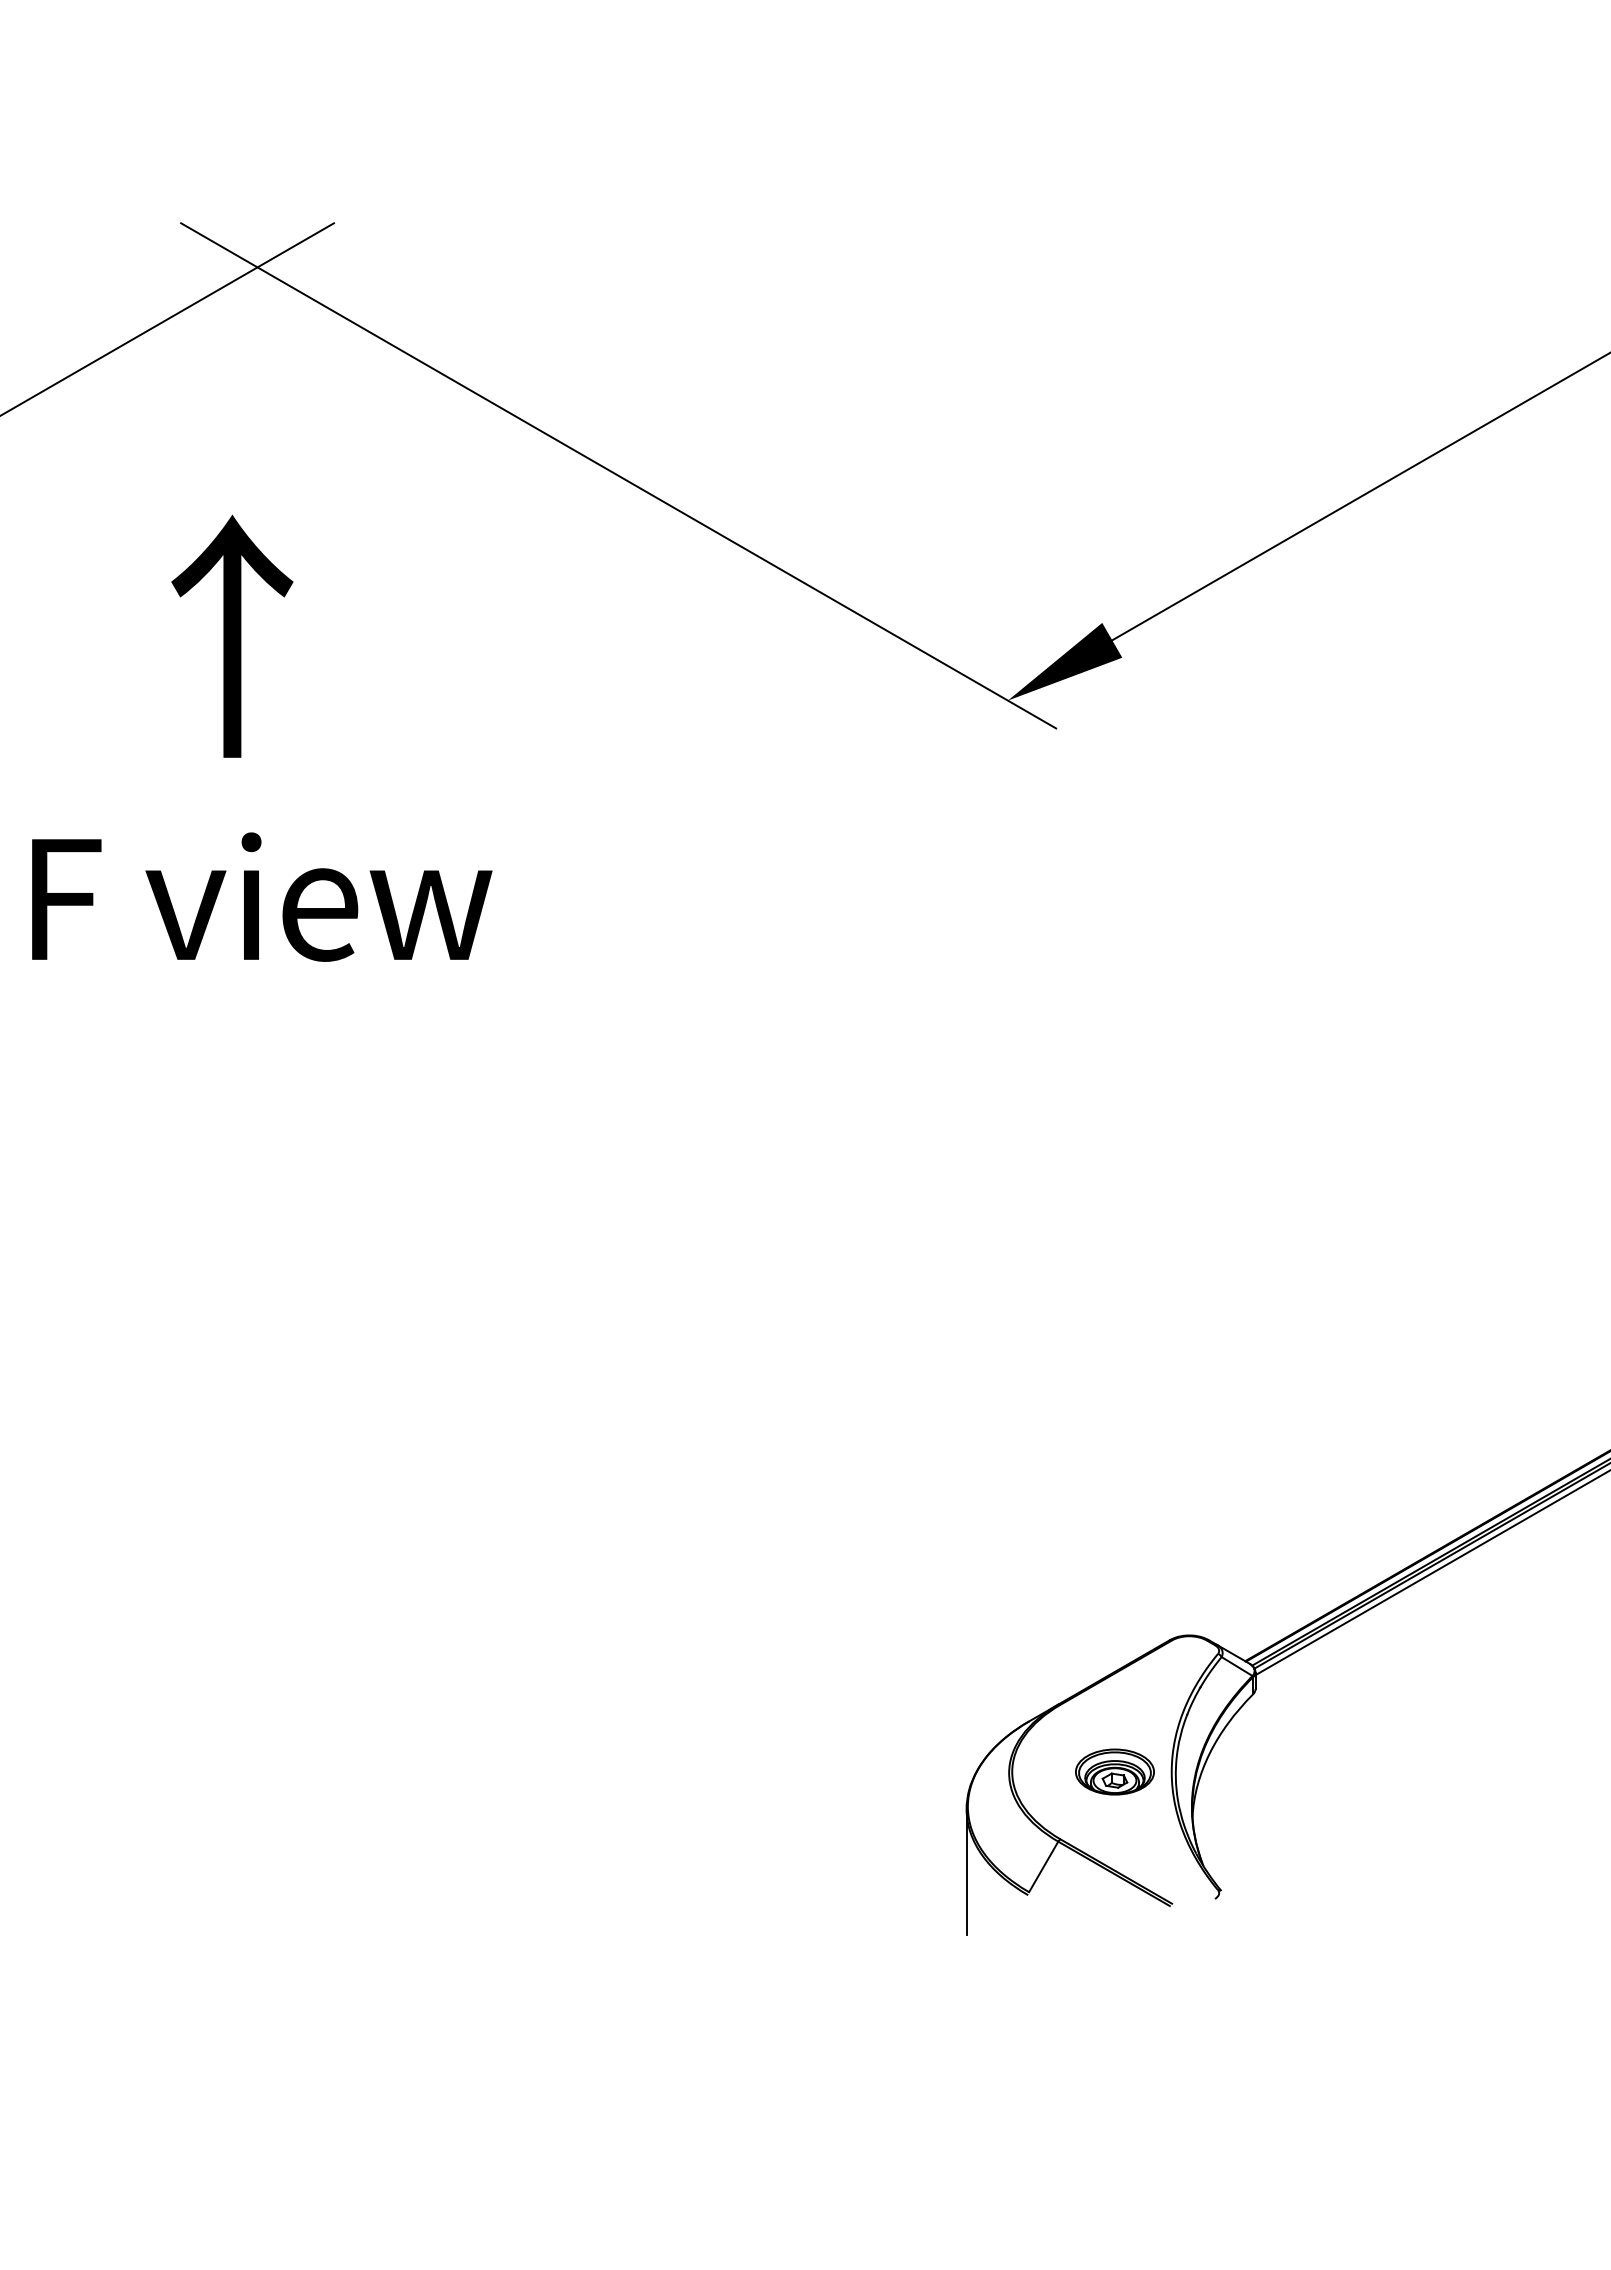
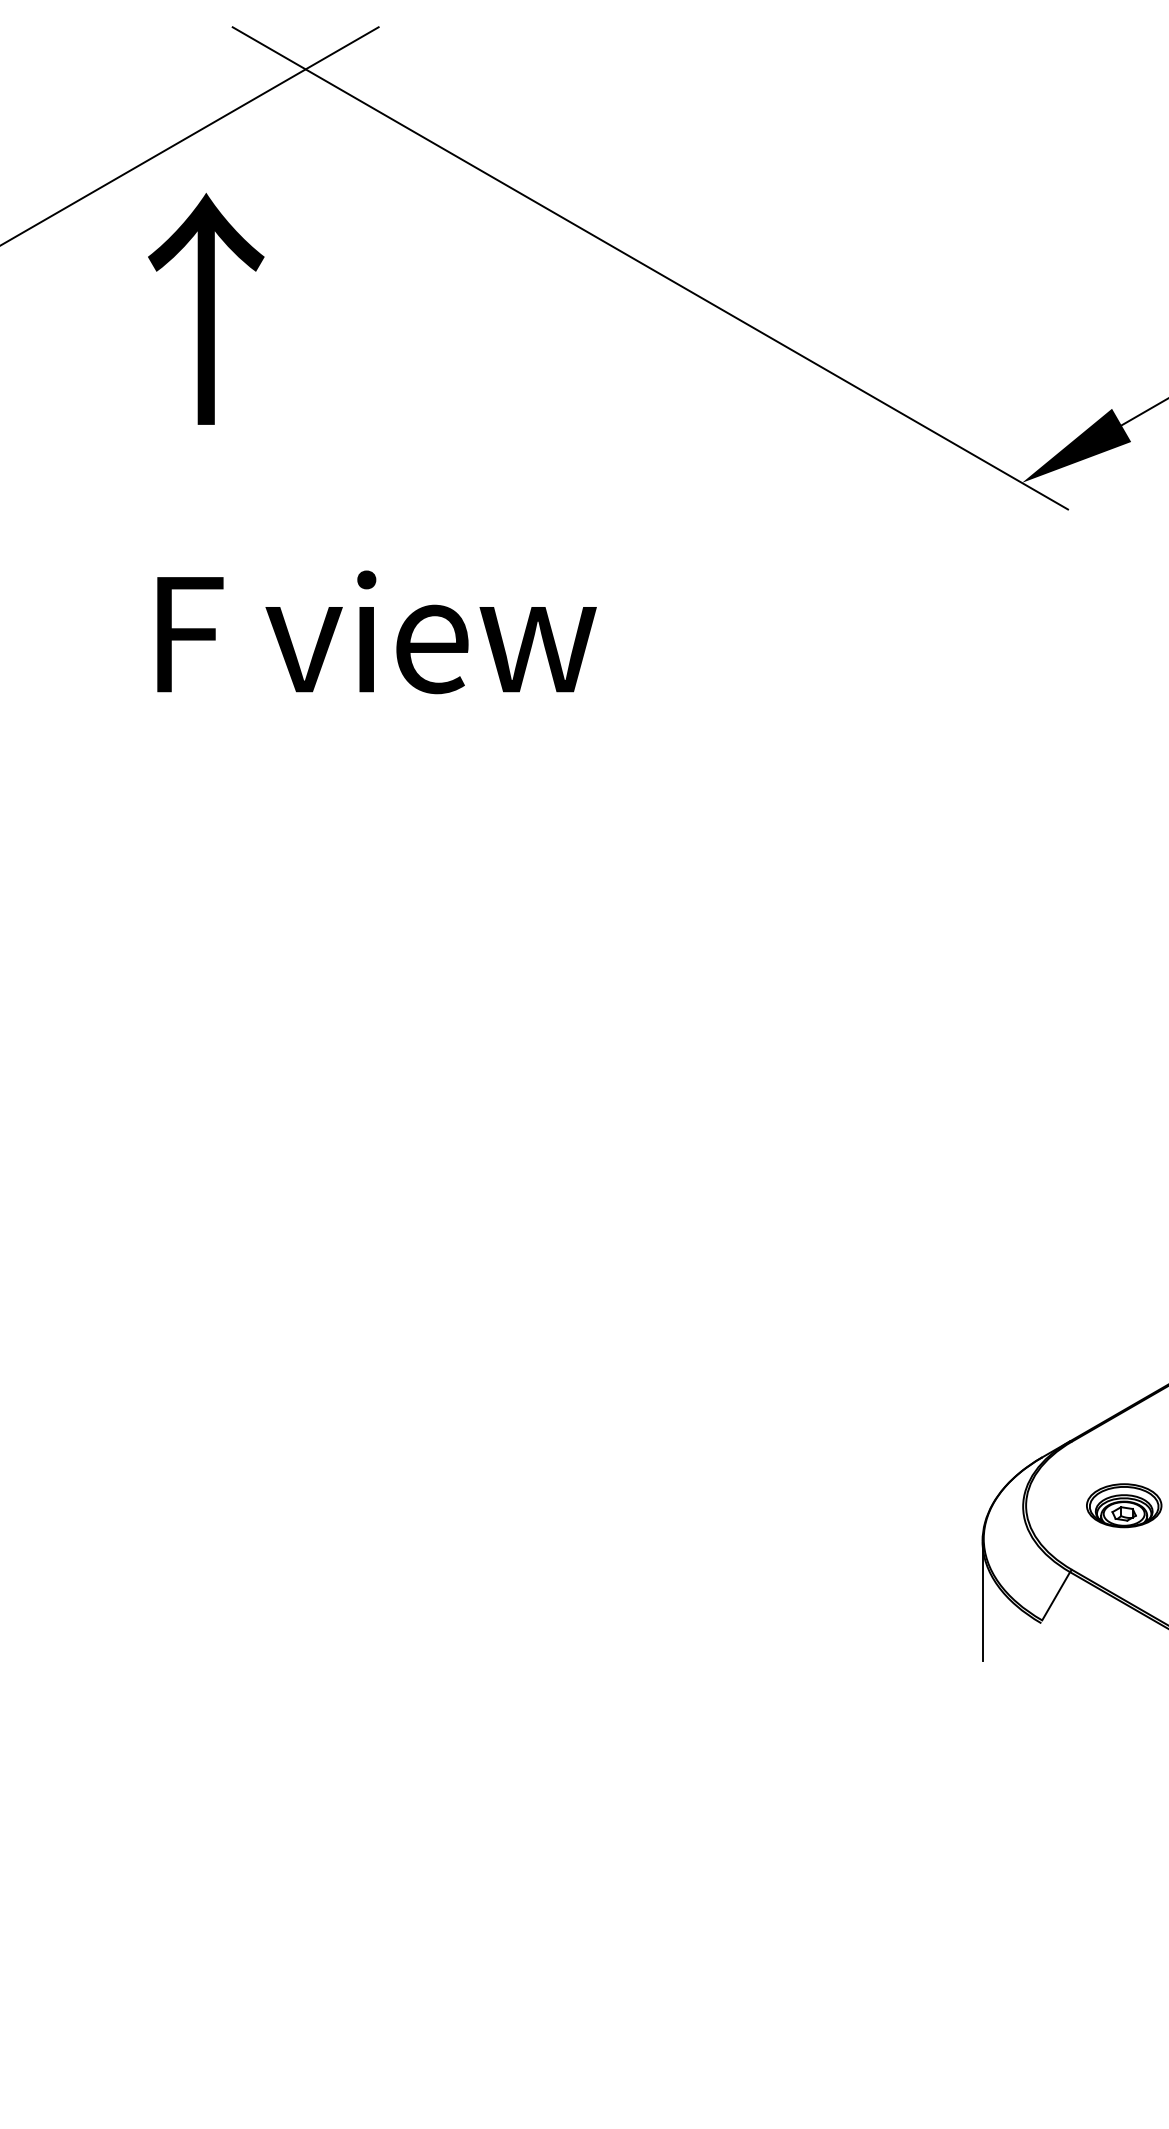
text: (232, 635) -> (206, 308), moved
text: (262, 896) -> (377, 631), moved

